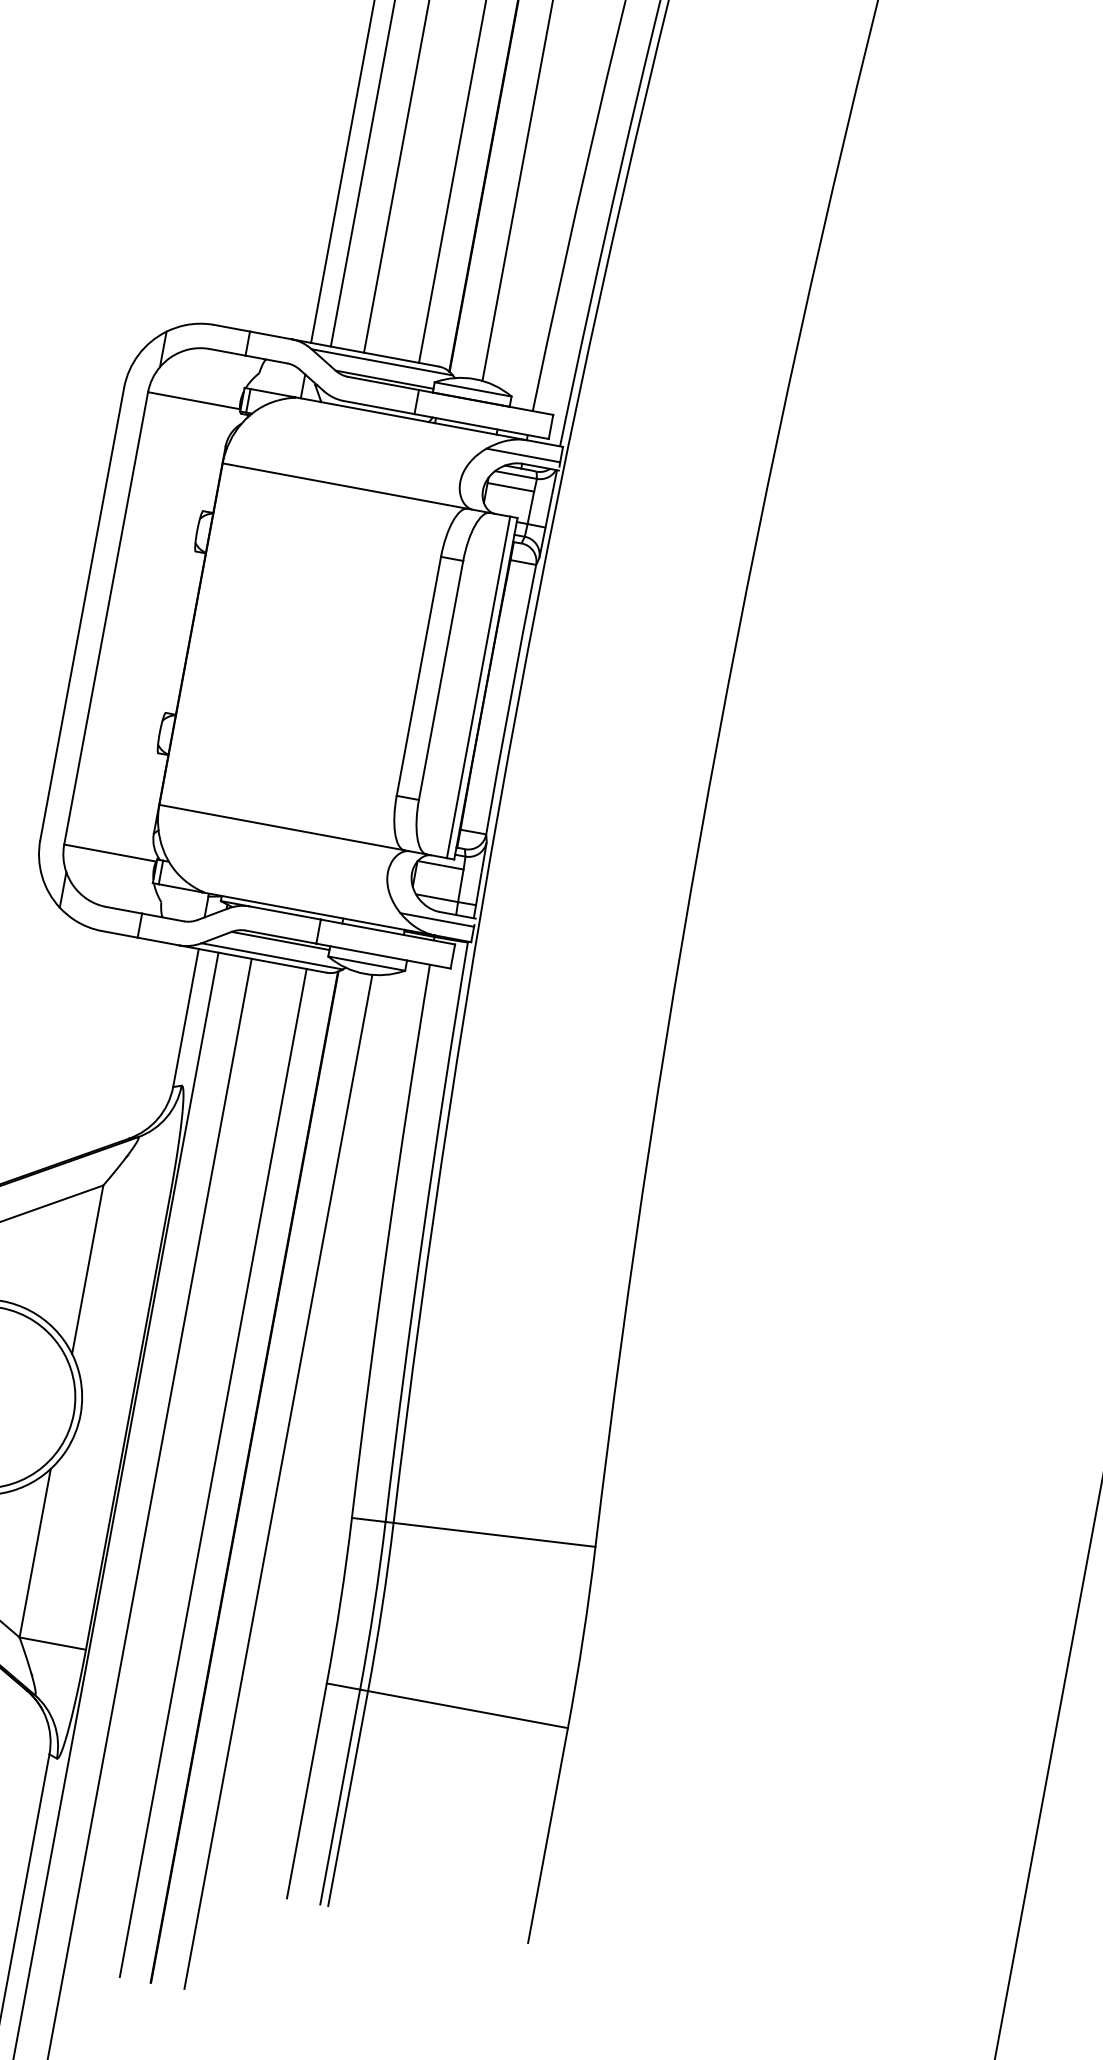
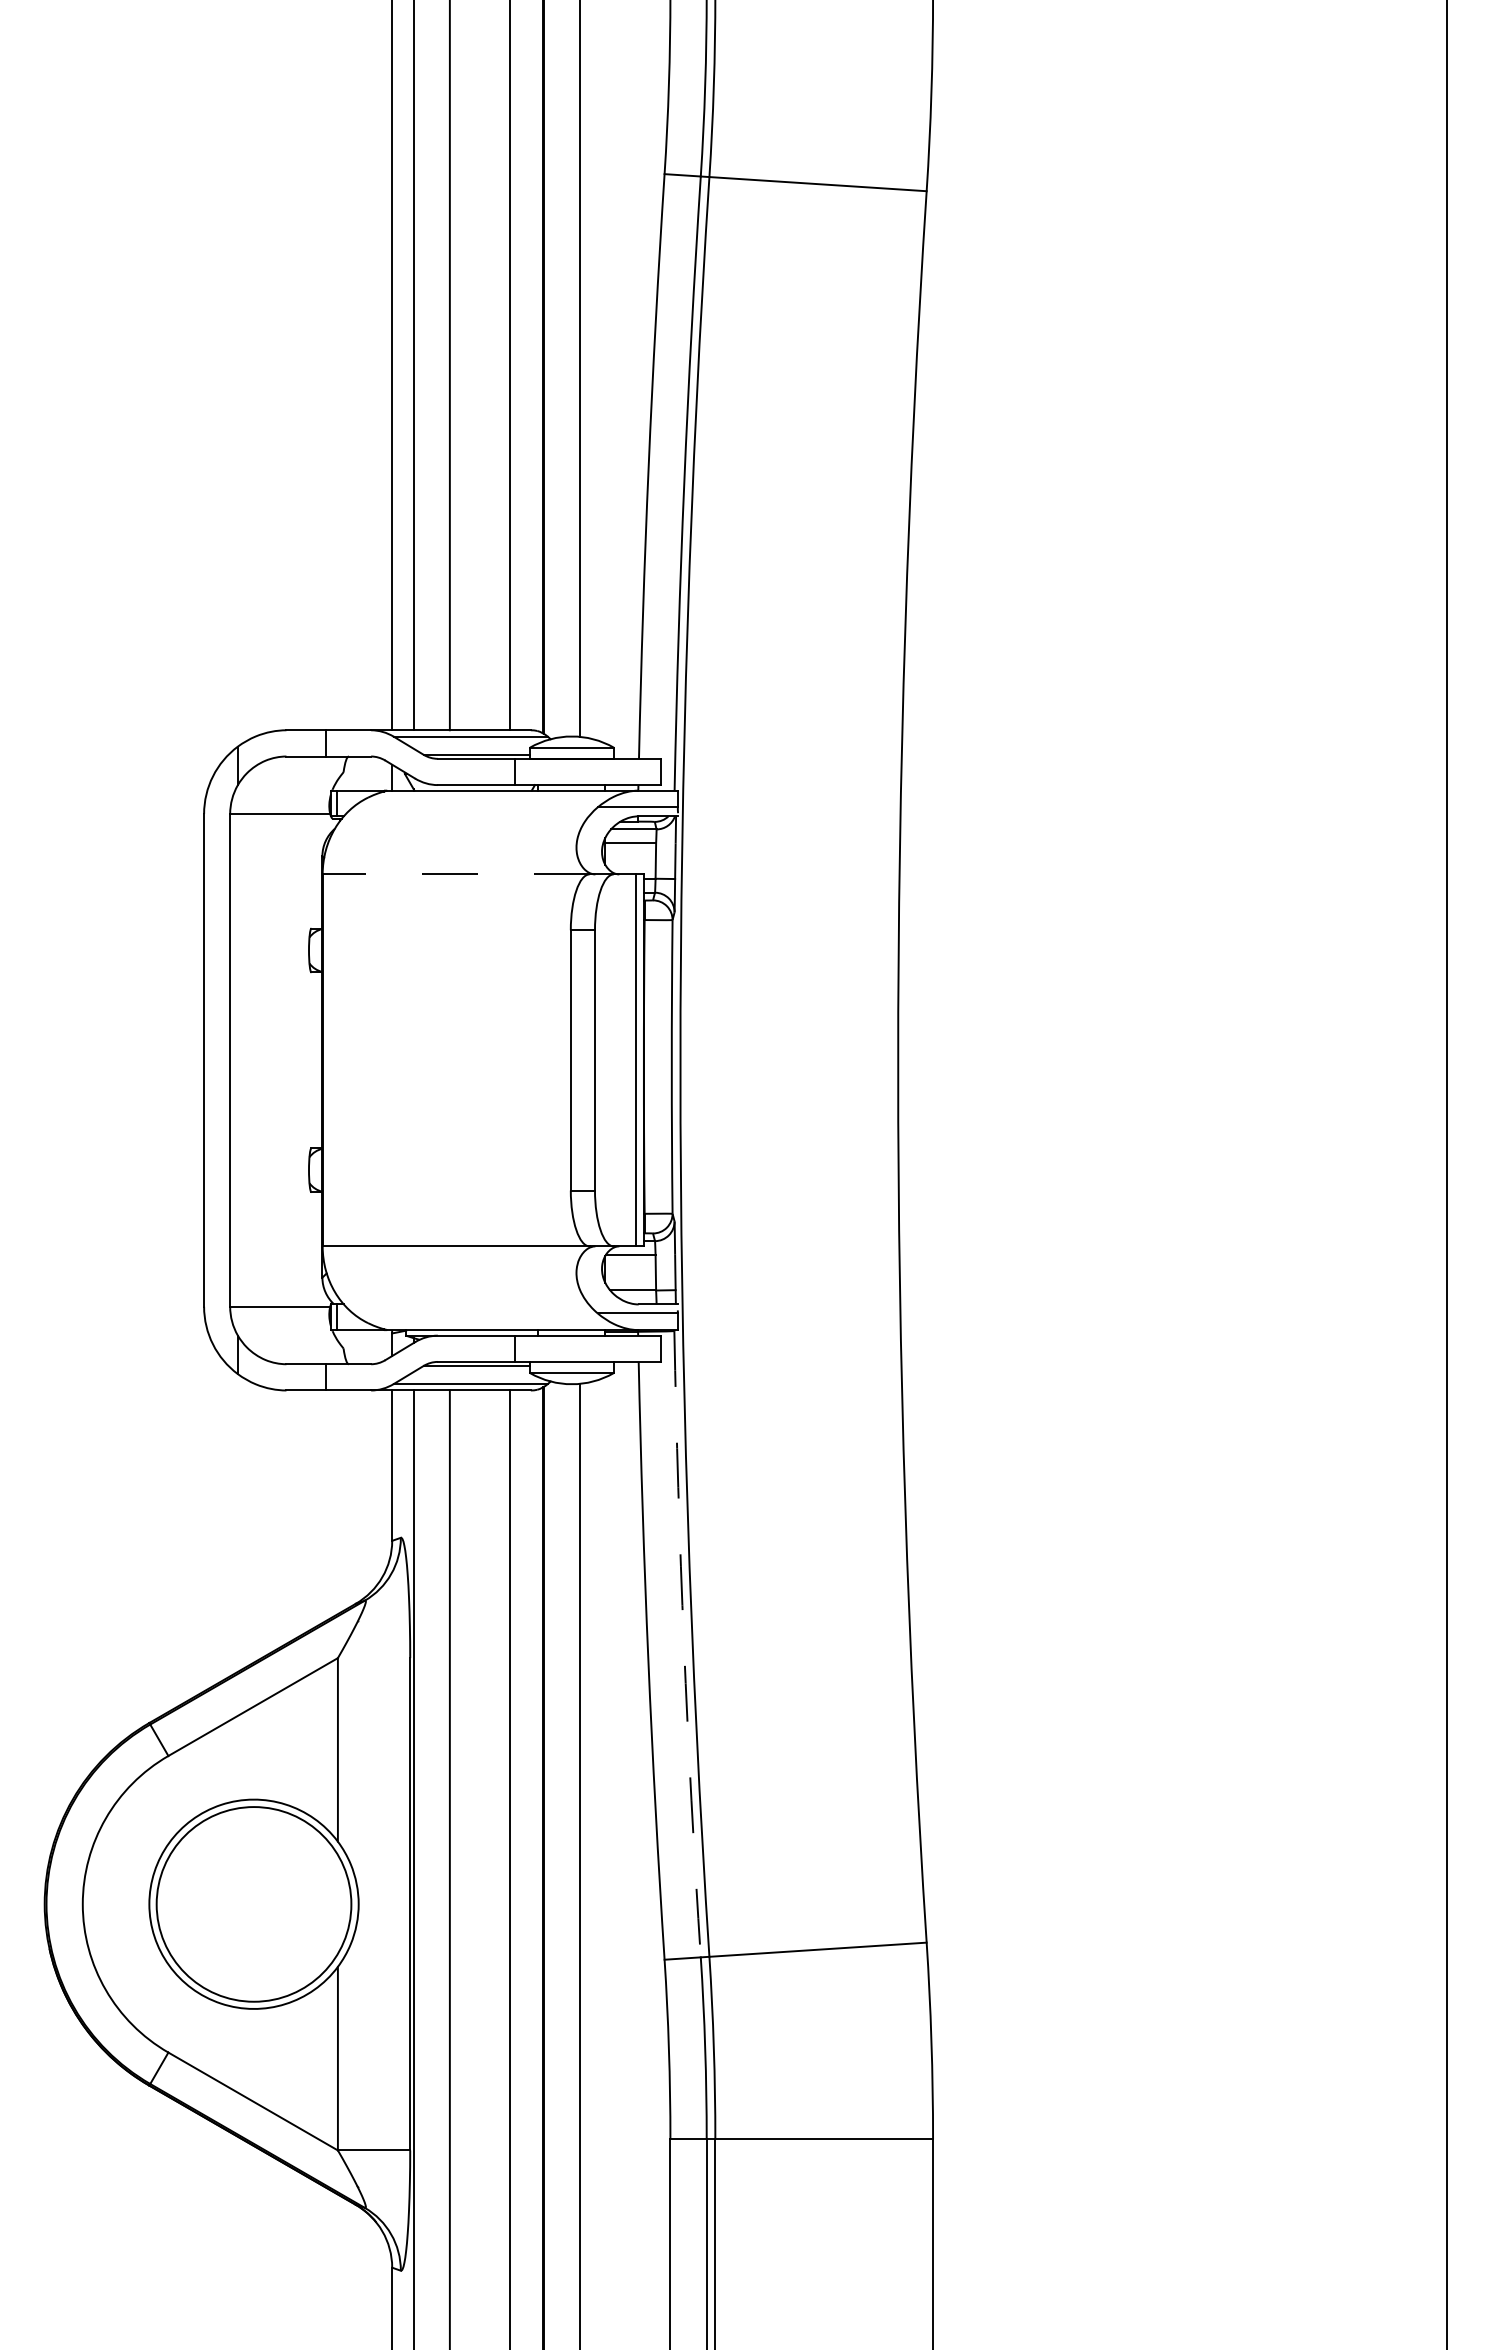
line: (344, 486) -> (455, 874), solid -> dashed
arc: (423, 1231) -> (684, 1644), solid -> dashed

